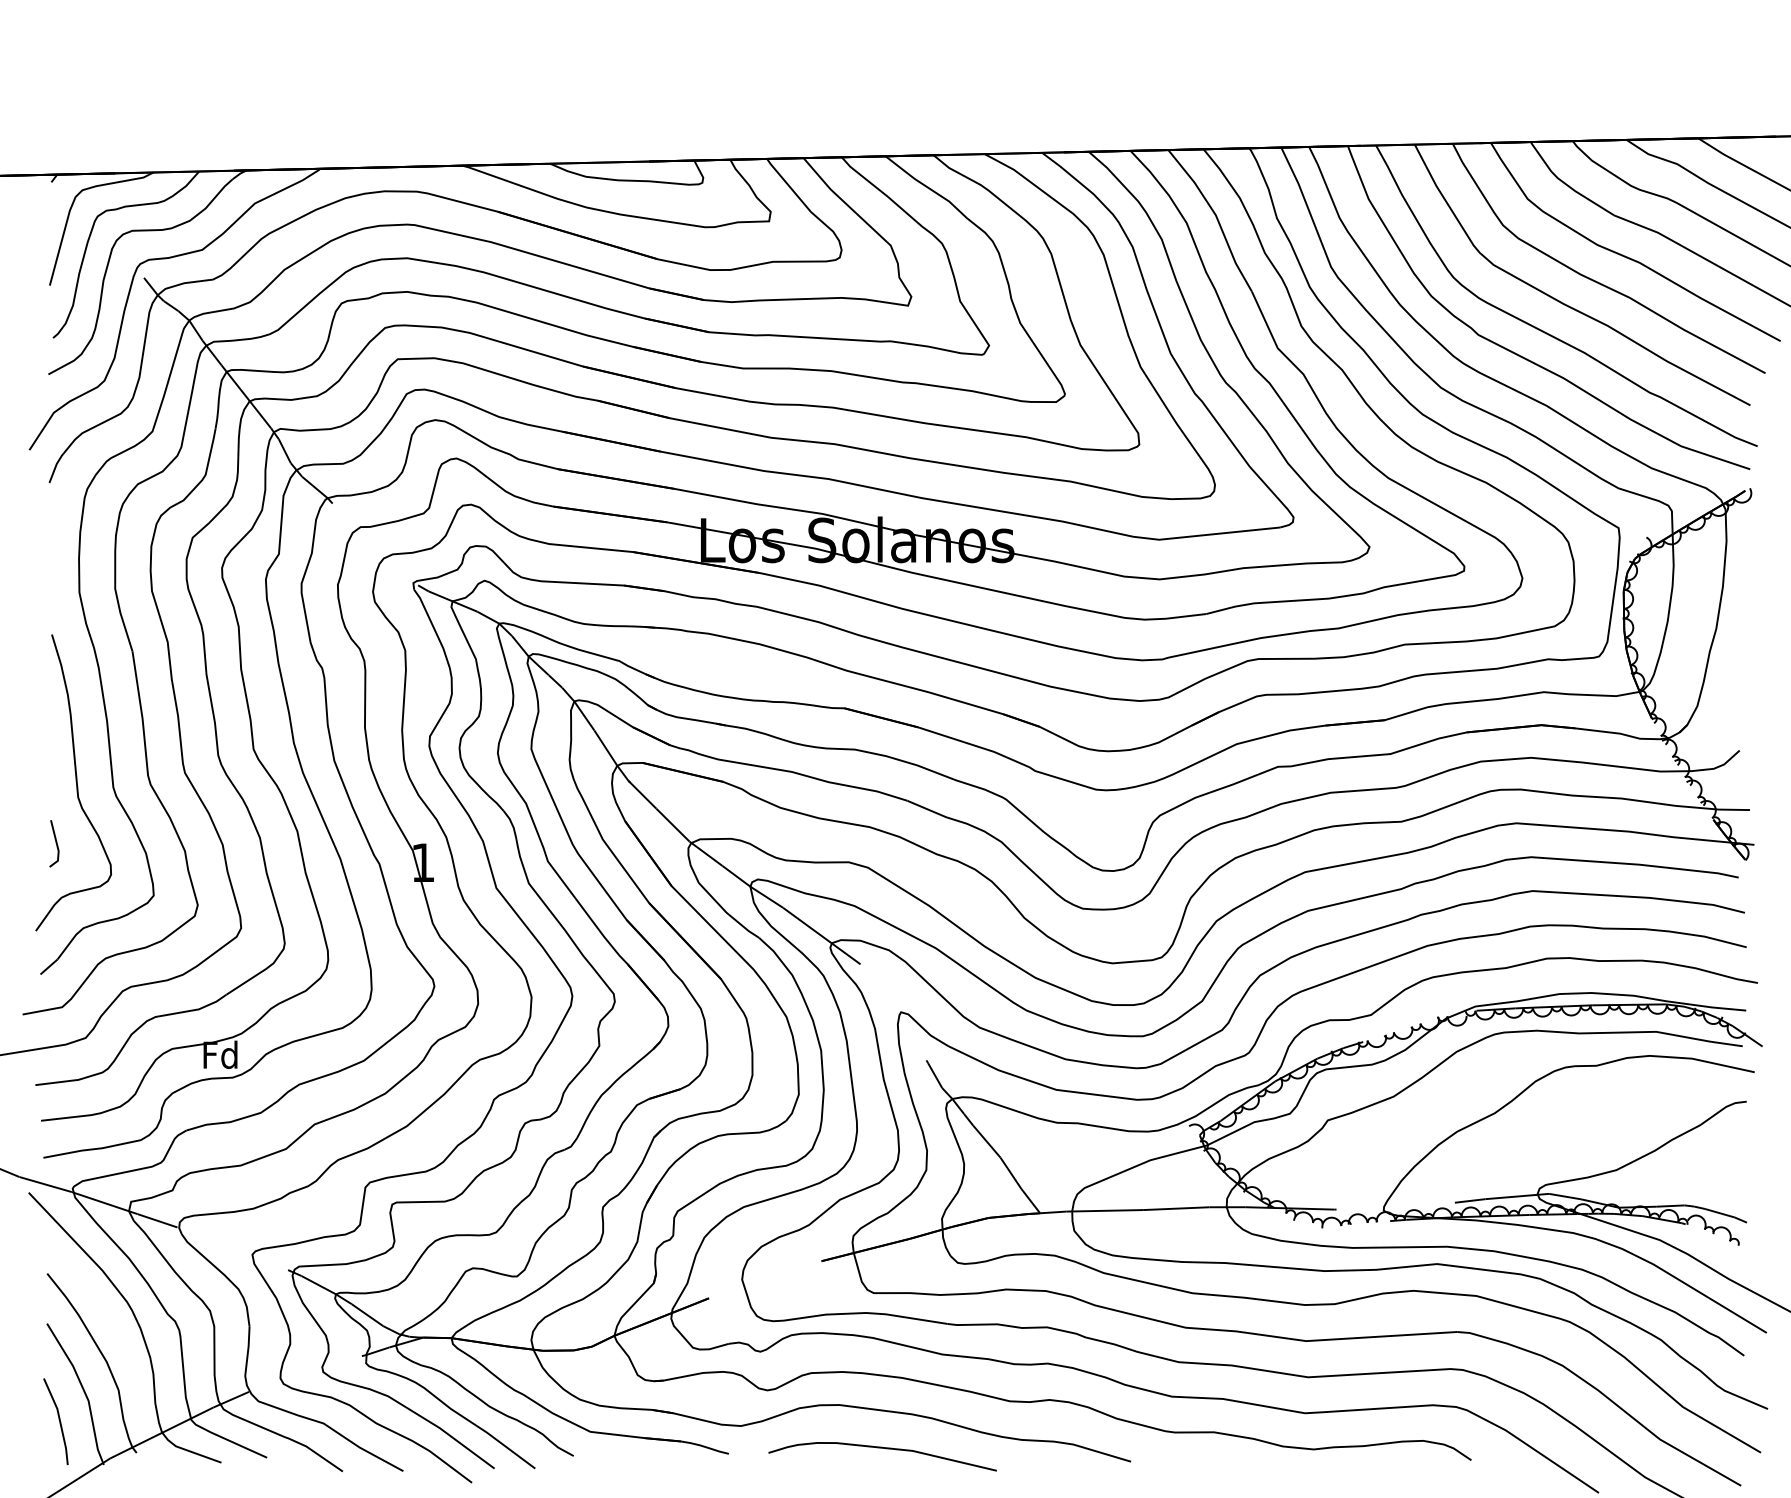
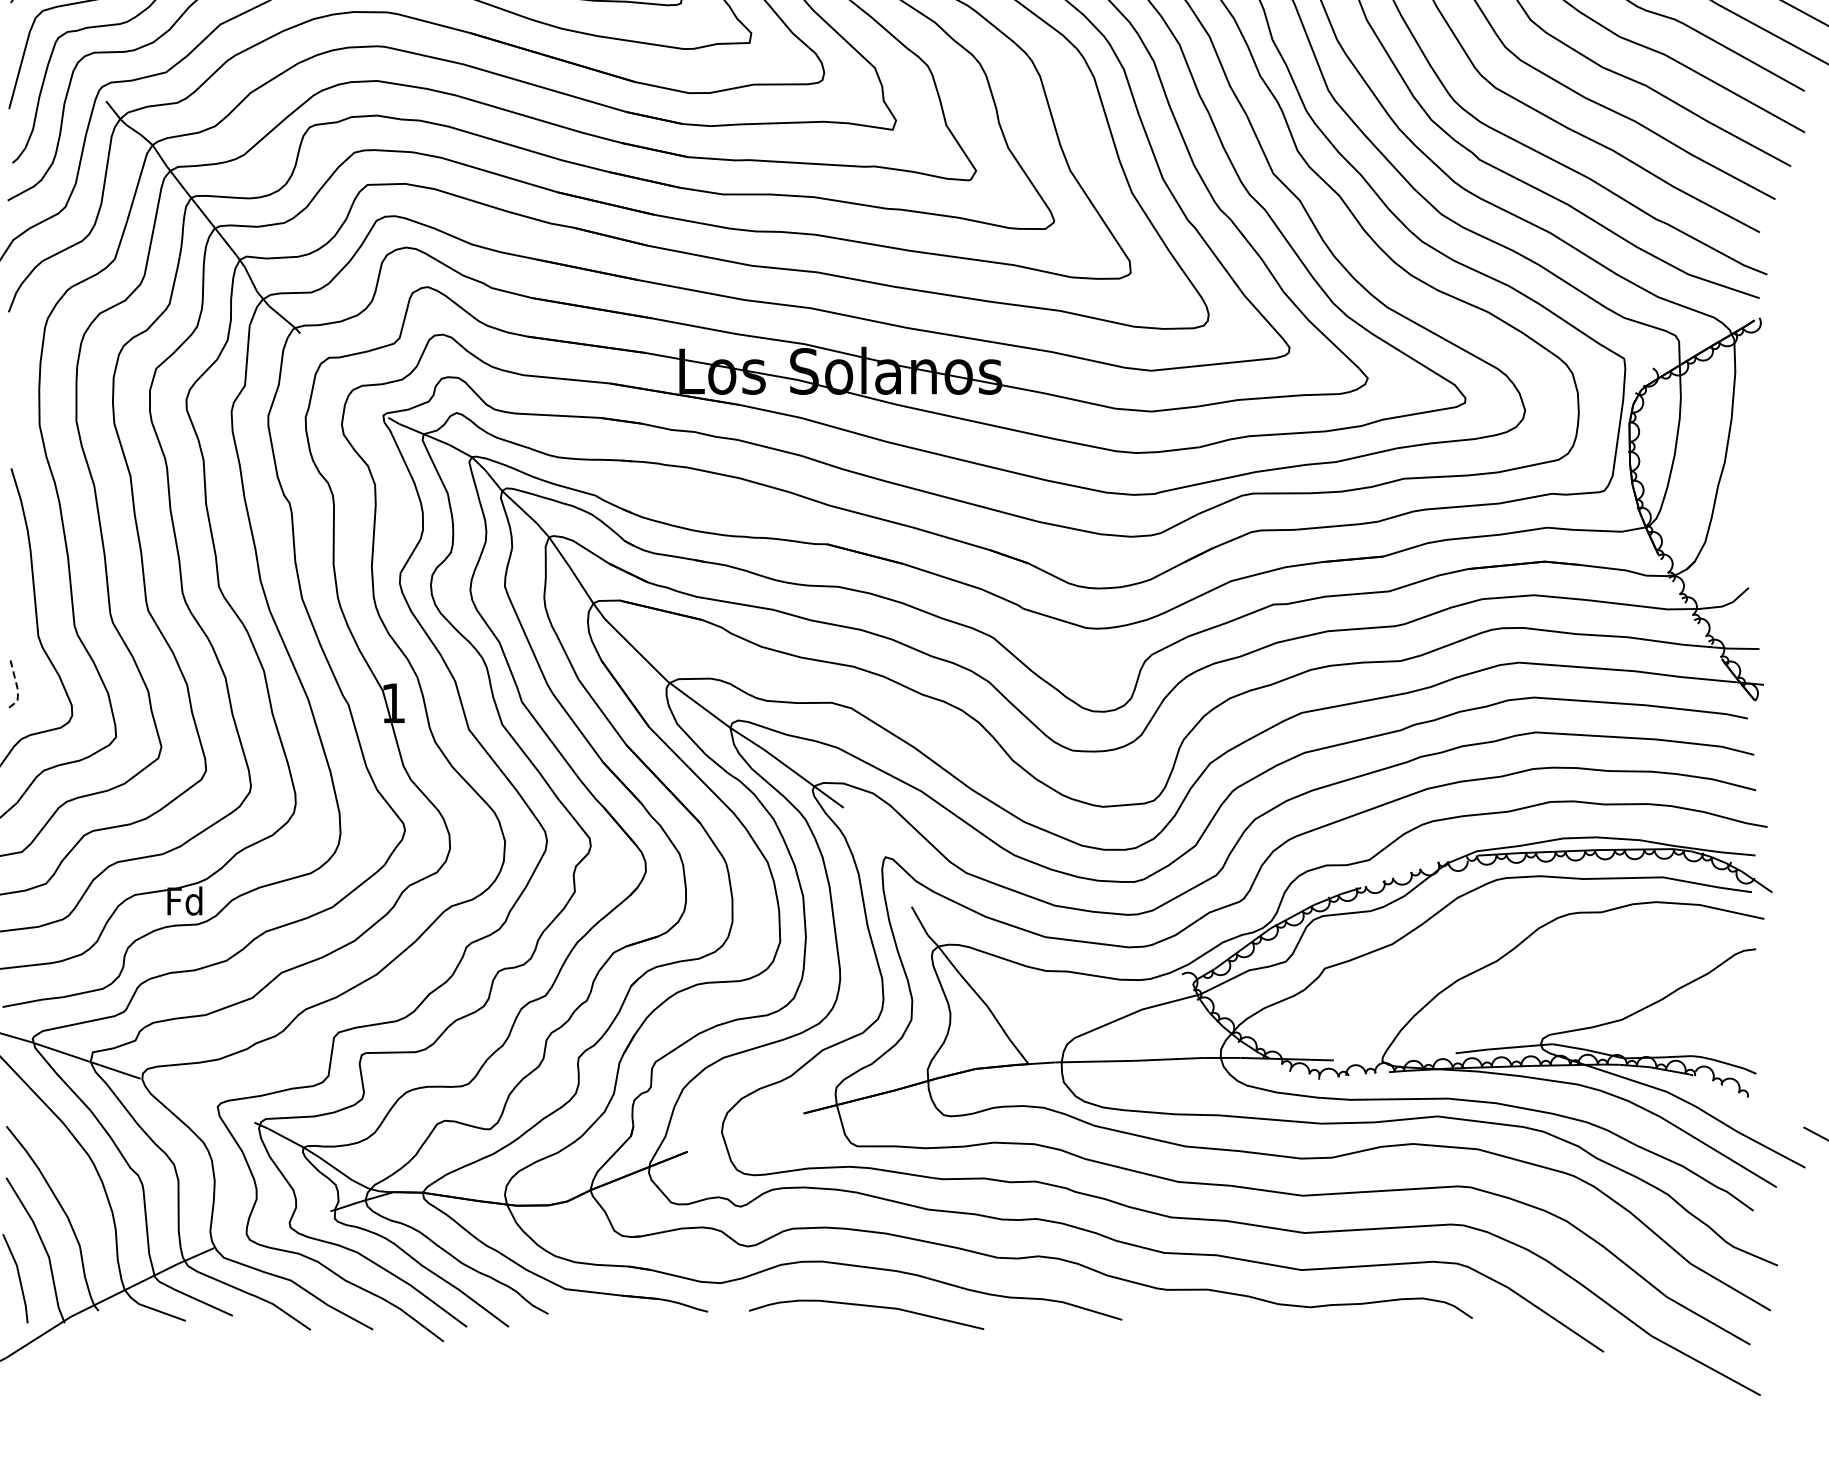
line: (57, 846) -> (17, 686), solid -> dashed

